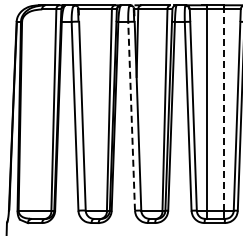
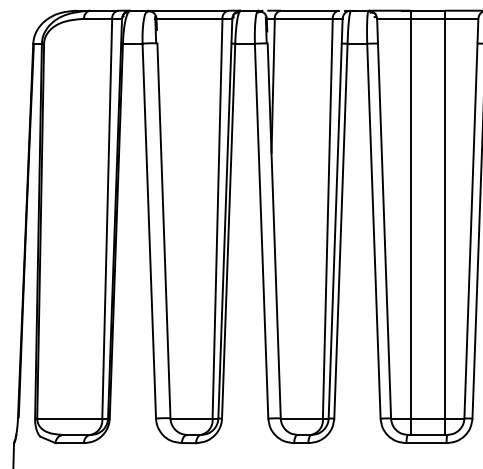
line: (223, 110) -> (444, 219), dashed -> solid
line: (131, 115) -> (261, 229), dashed -> solid

